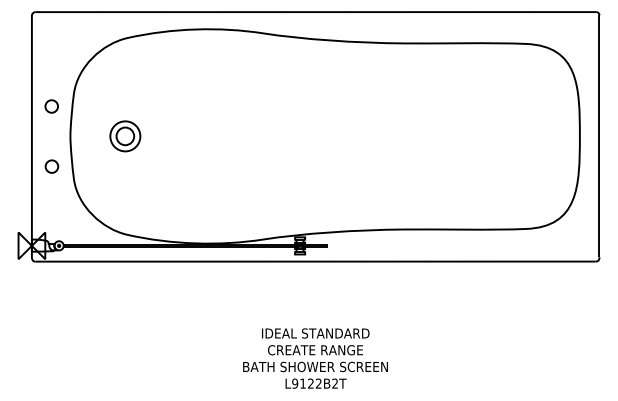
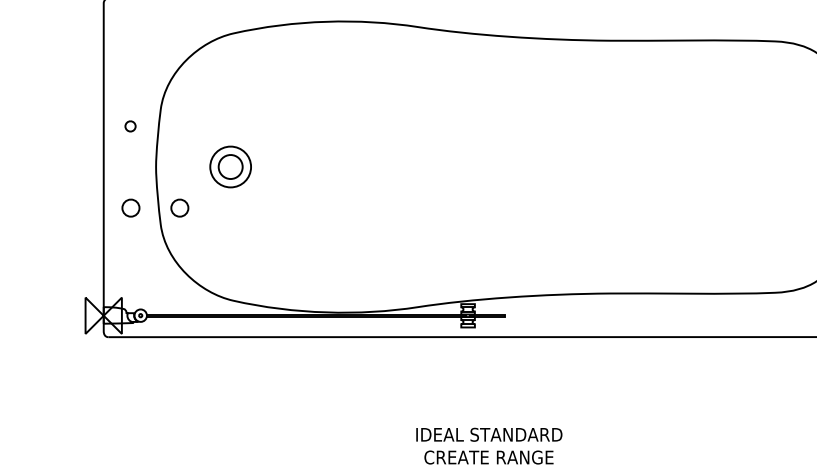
part: (51, 106) -> (130, 126), size x0.6
part: (87, 166) -> (179, 207), added

